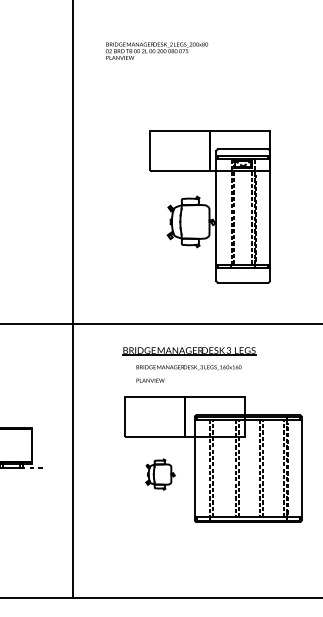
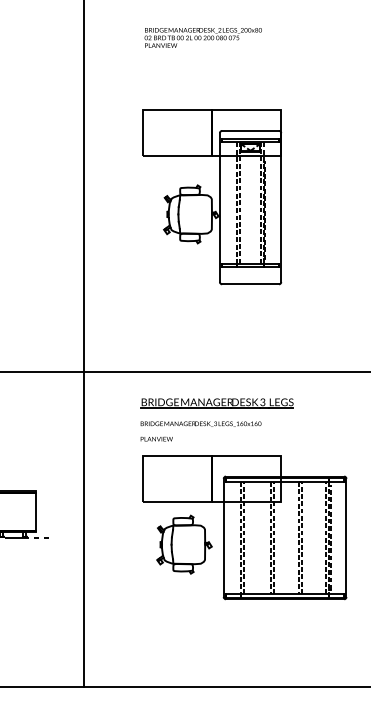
text: (157, 50) -> (203, 37), moved
part: (209, 206) -> (211, 196), moved
text: (188, 373) -> (200, 430), moved
part: (160, 474) -> (184, 544), size x1.67

